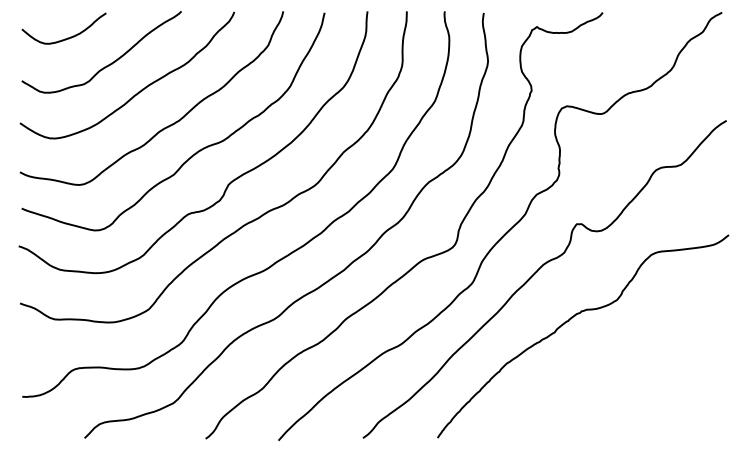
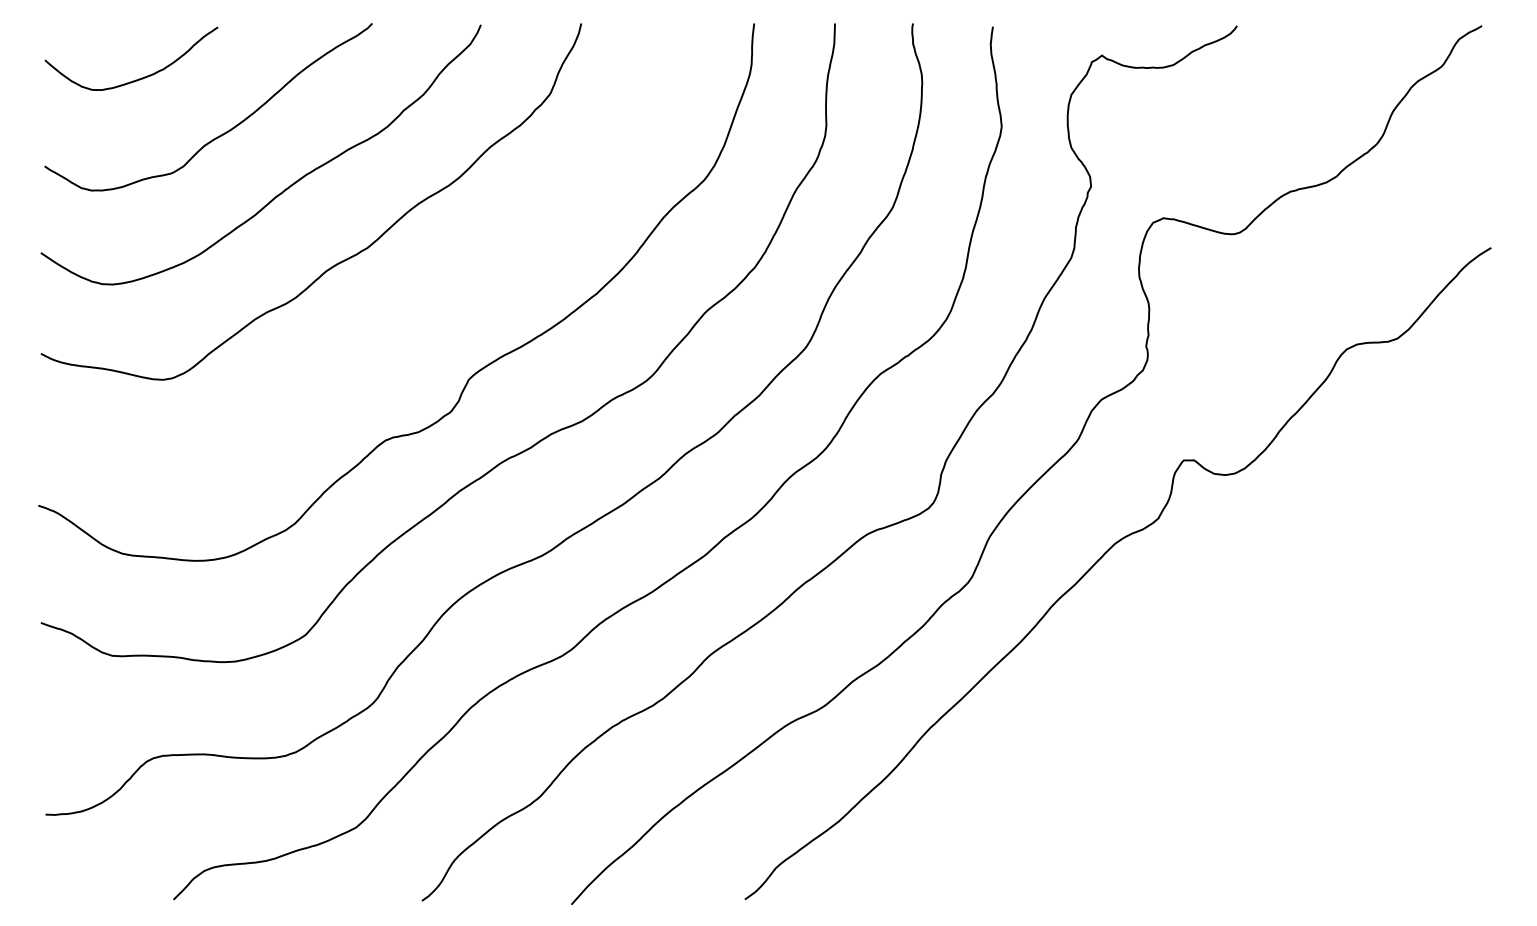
curve: (195, 152) -> (401, 313), removed
curve: (569, 321) -> (1168, 660), removed

